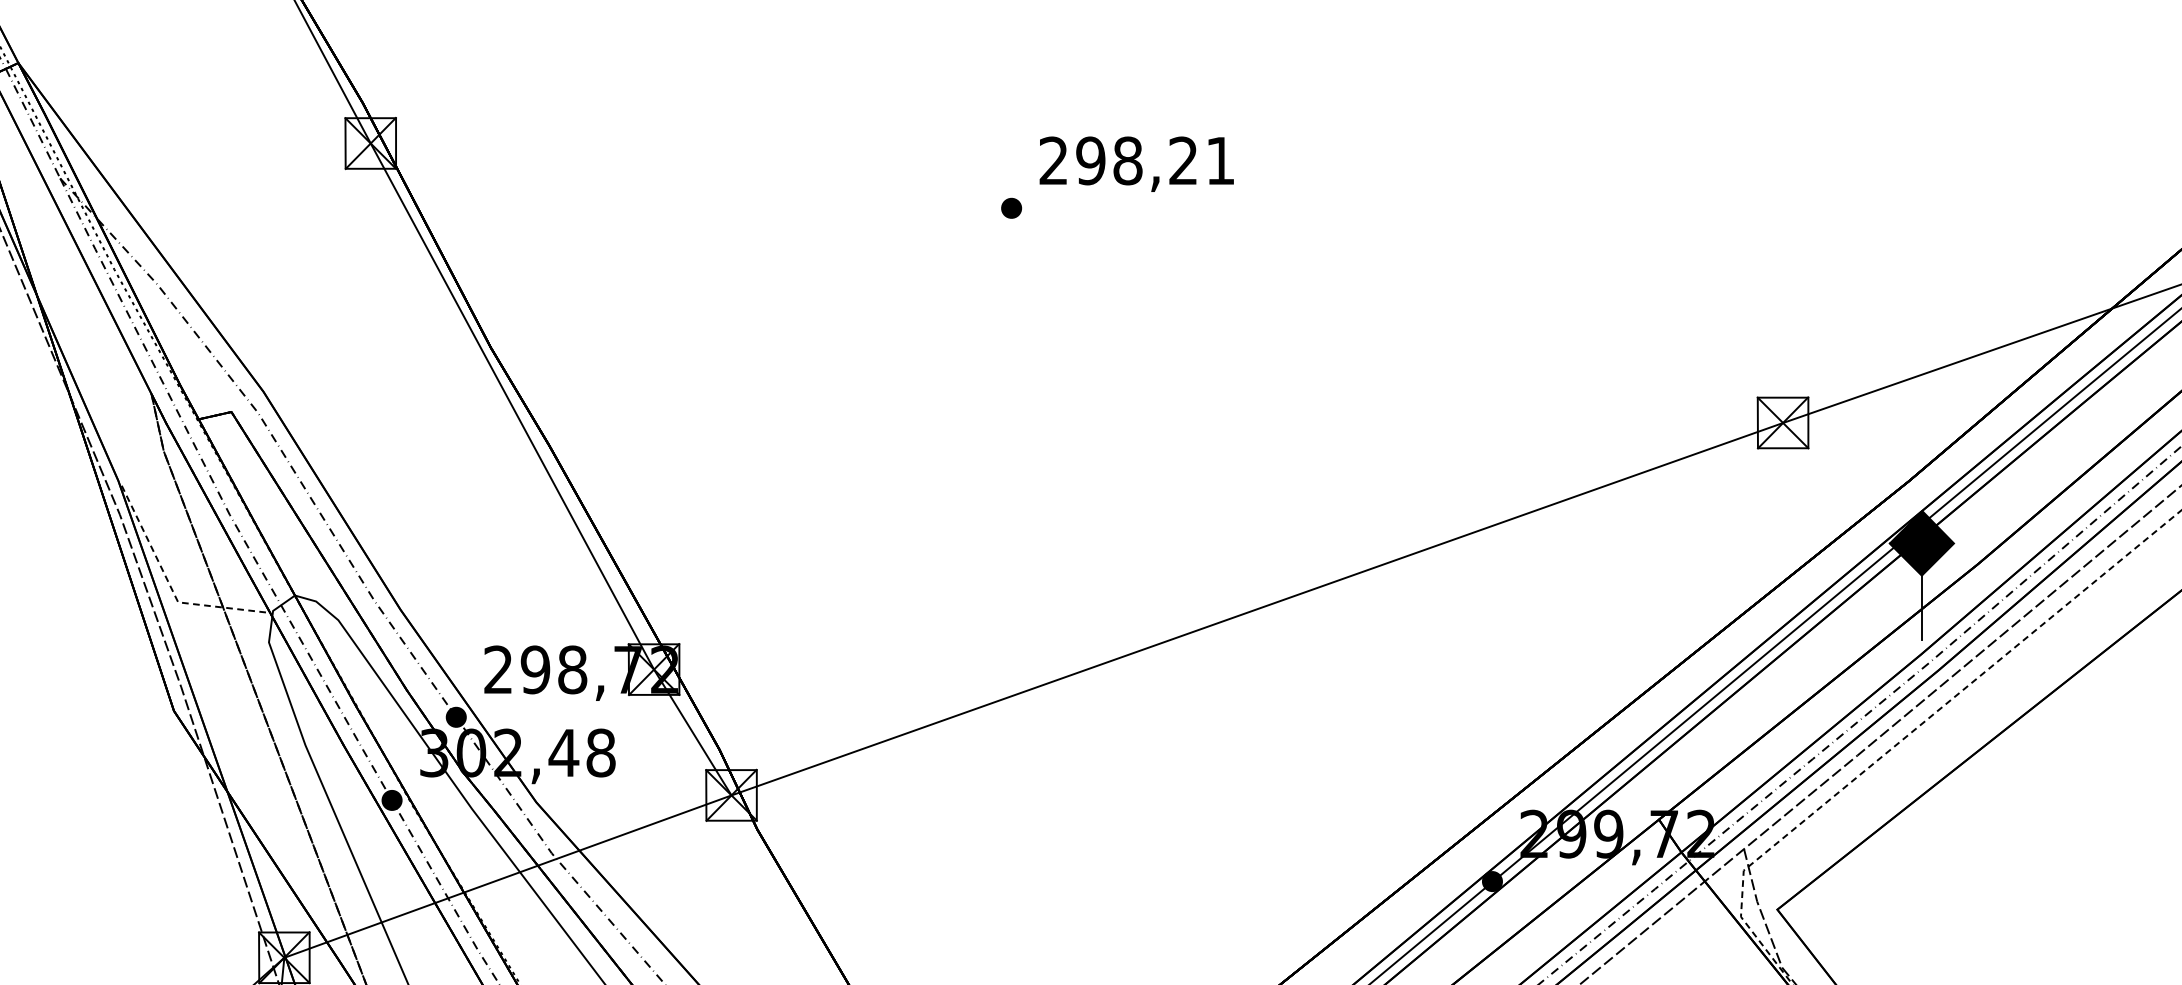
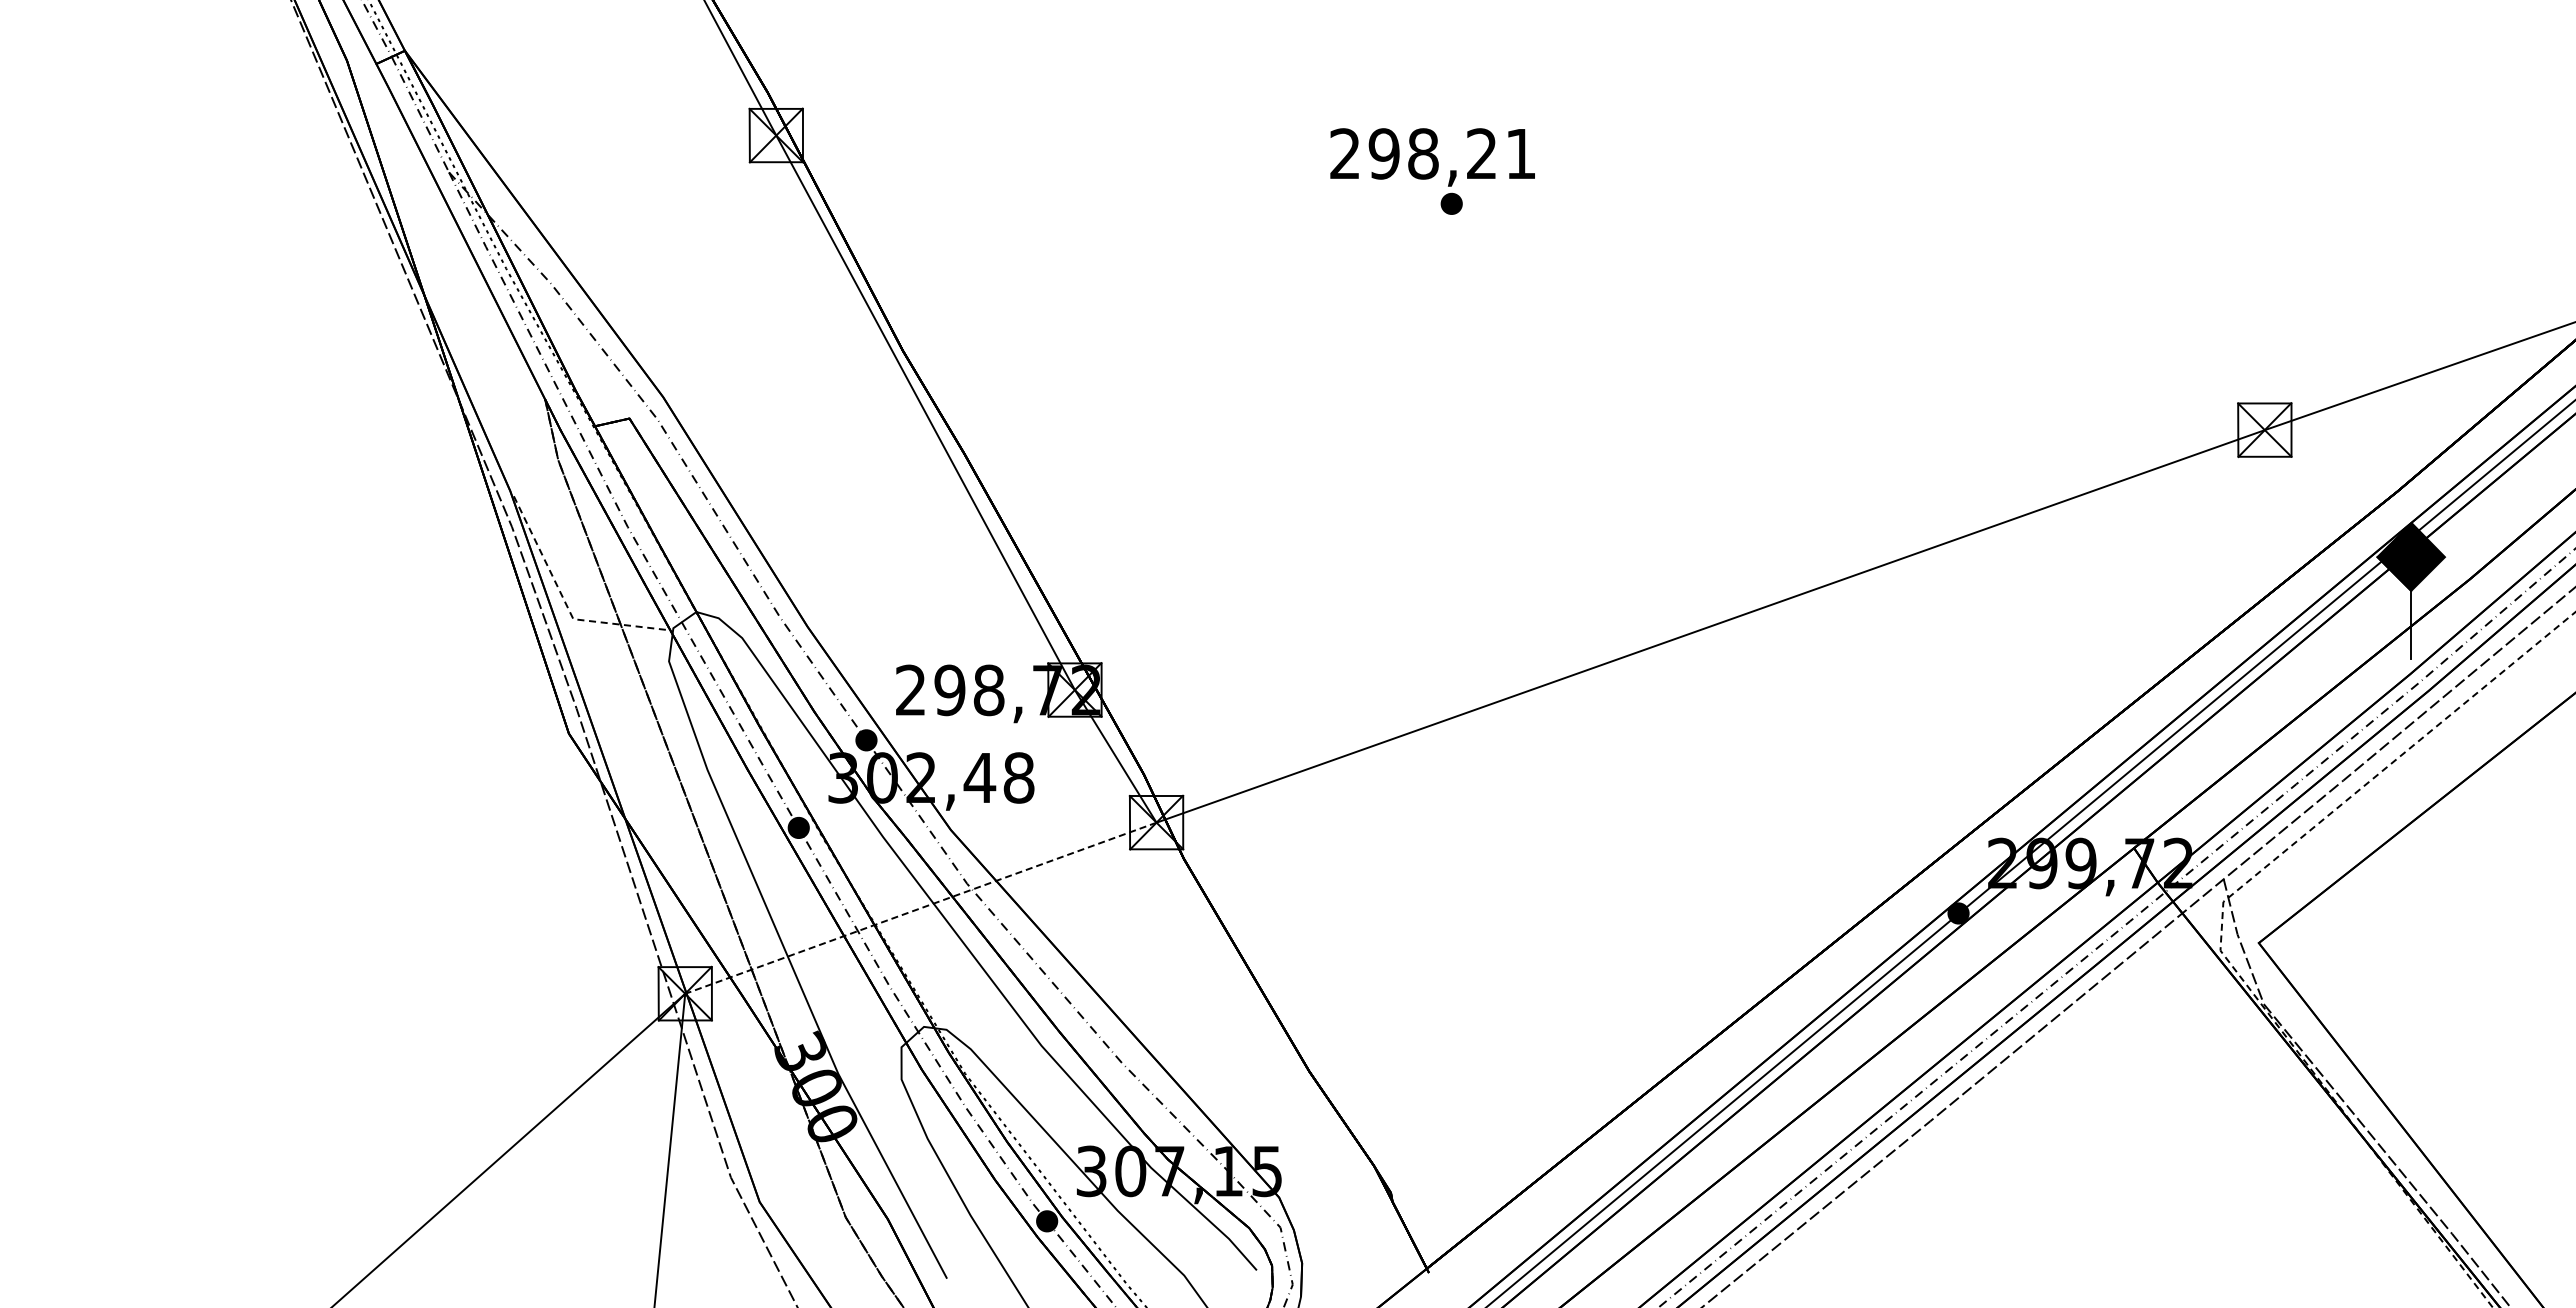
text: (1136, 164) -> (1432, 157), moved
line: (507, 876) -> (920, 908), solid -> dashed

